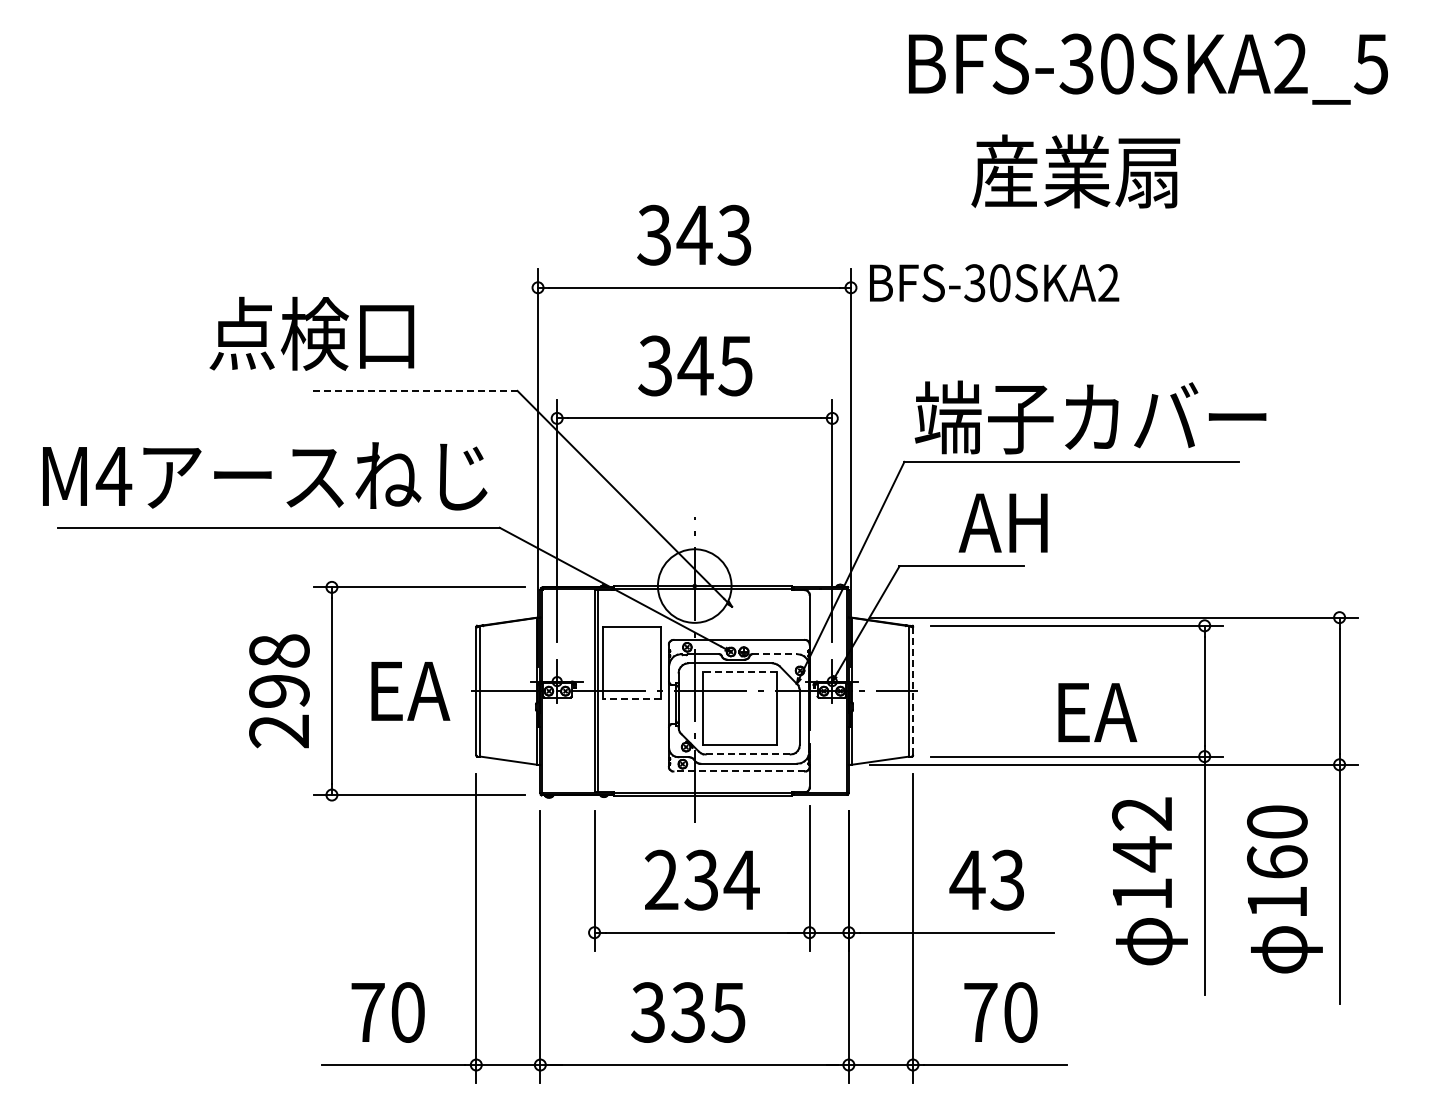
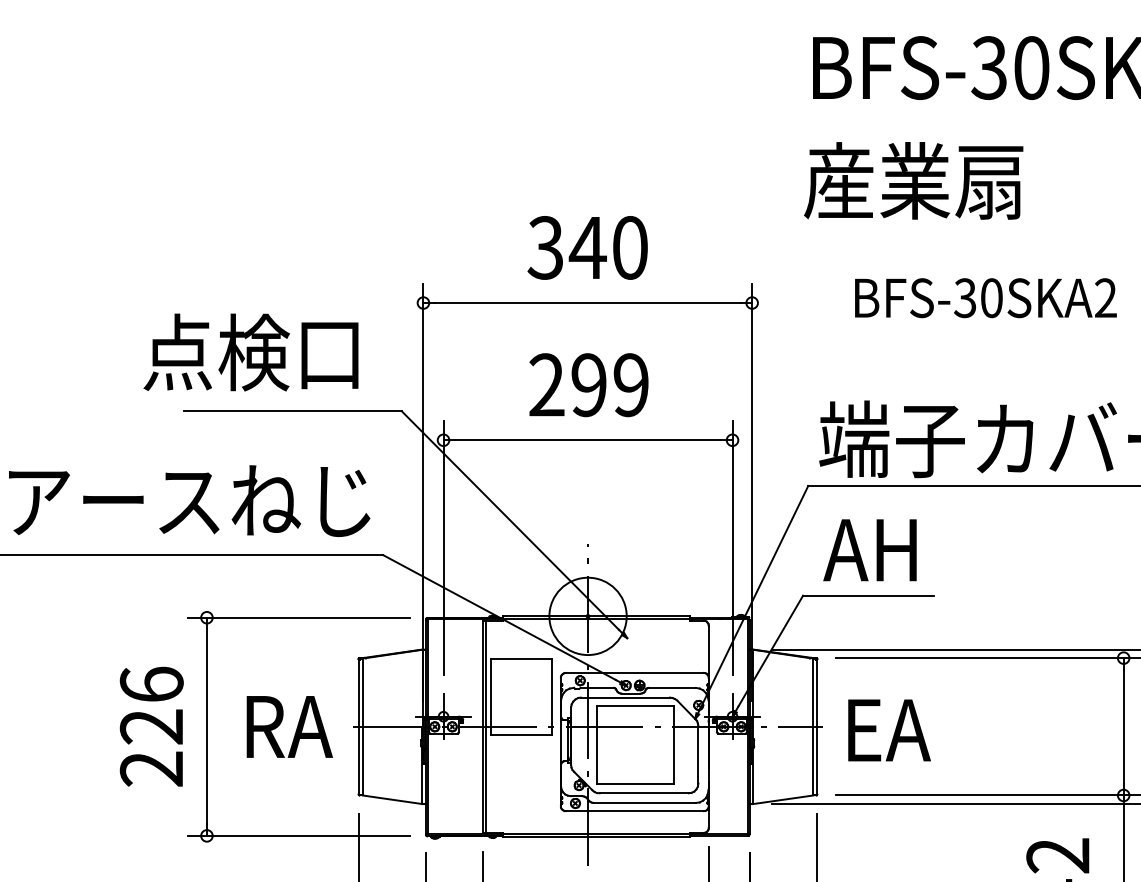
text: (1075, 171) -> (913, 180), moved
text: (734, 234) -> (629, 247), 343 -> 340
text: (994, 283) -> (985, 298), moved
text: (311, 333) -> (250, 352), moved
text: (695, 365) -> (588, 384), 345 -> 299
line: (413, 390) -> (292, 410), dashed -> solid
text: (1002, 522) -> (869, 549), moved
line: (774, 654) -> (671, 688), dashed -> solid
text: (279, 671) -> (151, 706), 298 -> 226
line: (739, 671) -> (635, 706), dashed -> solid
line: (913, 690) -> (817, 726), dashed -> solid
text: (410, 691) -> (289, 727), EA -> RA
line: (631, 699) -> (521, 735), dashed -> solid
text: (1097, 712) -> (889, 730), moved
line: (748, 754) -> (644, 793), dashed -> solid
line: (739, 771) -> (635, 811), dashed -> solid

